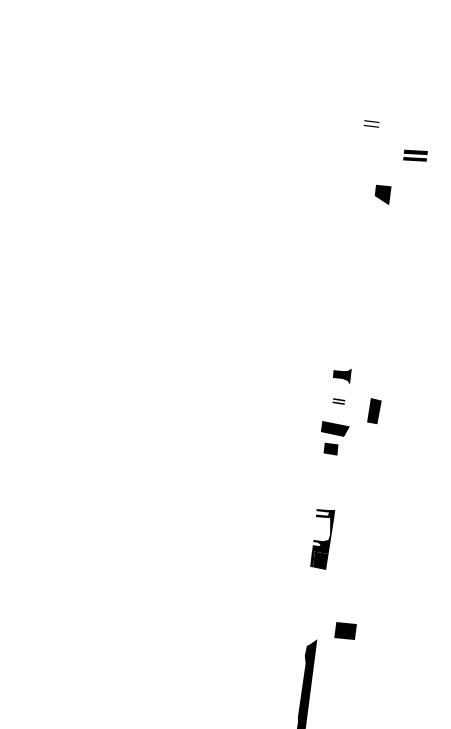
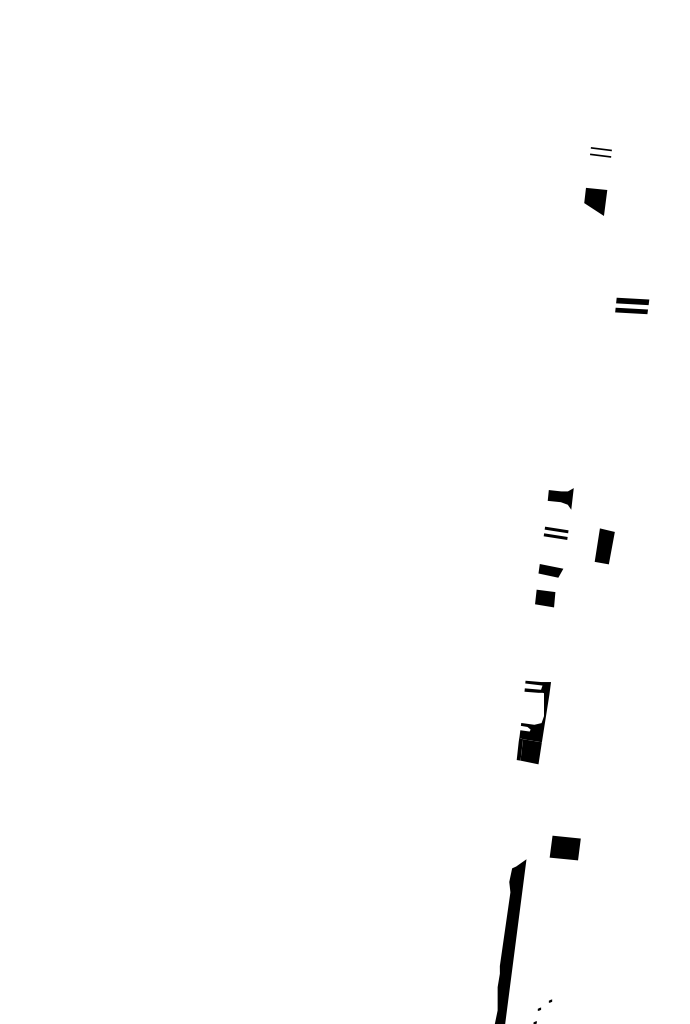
part: (415, 155) -> (632, 305), moved
part: (382, 194) -> (595, 201), moved
part: (338, 401) -> (555, 532), size x1.43
part: (334, 428) -> (550, 570), size x0.62

